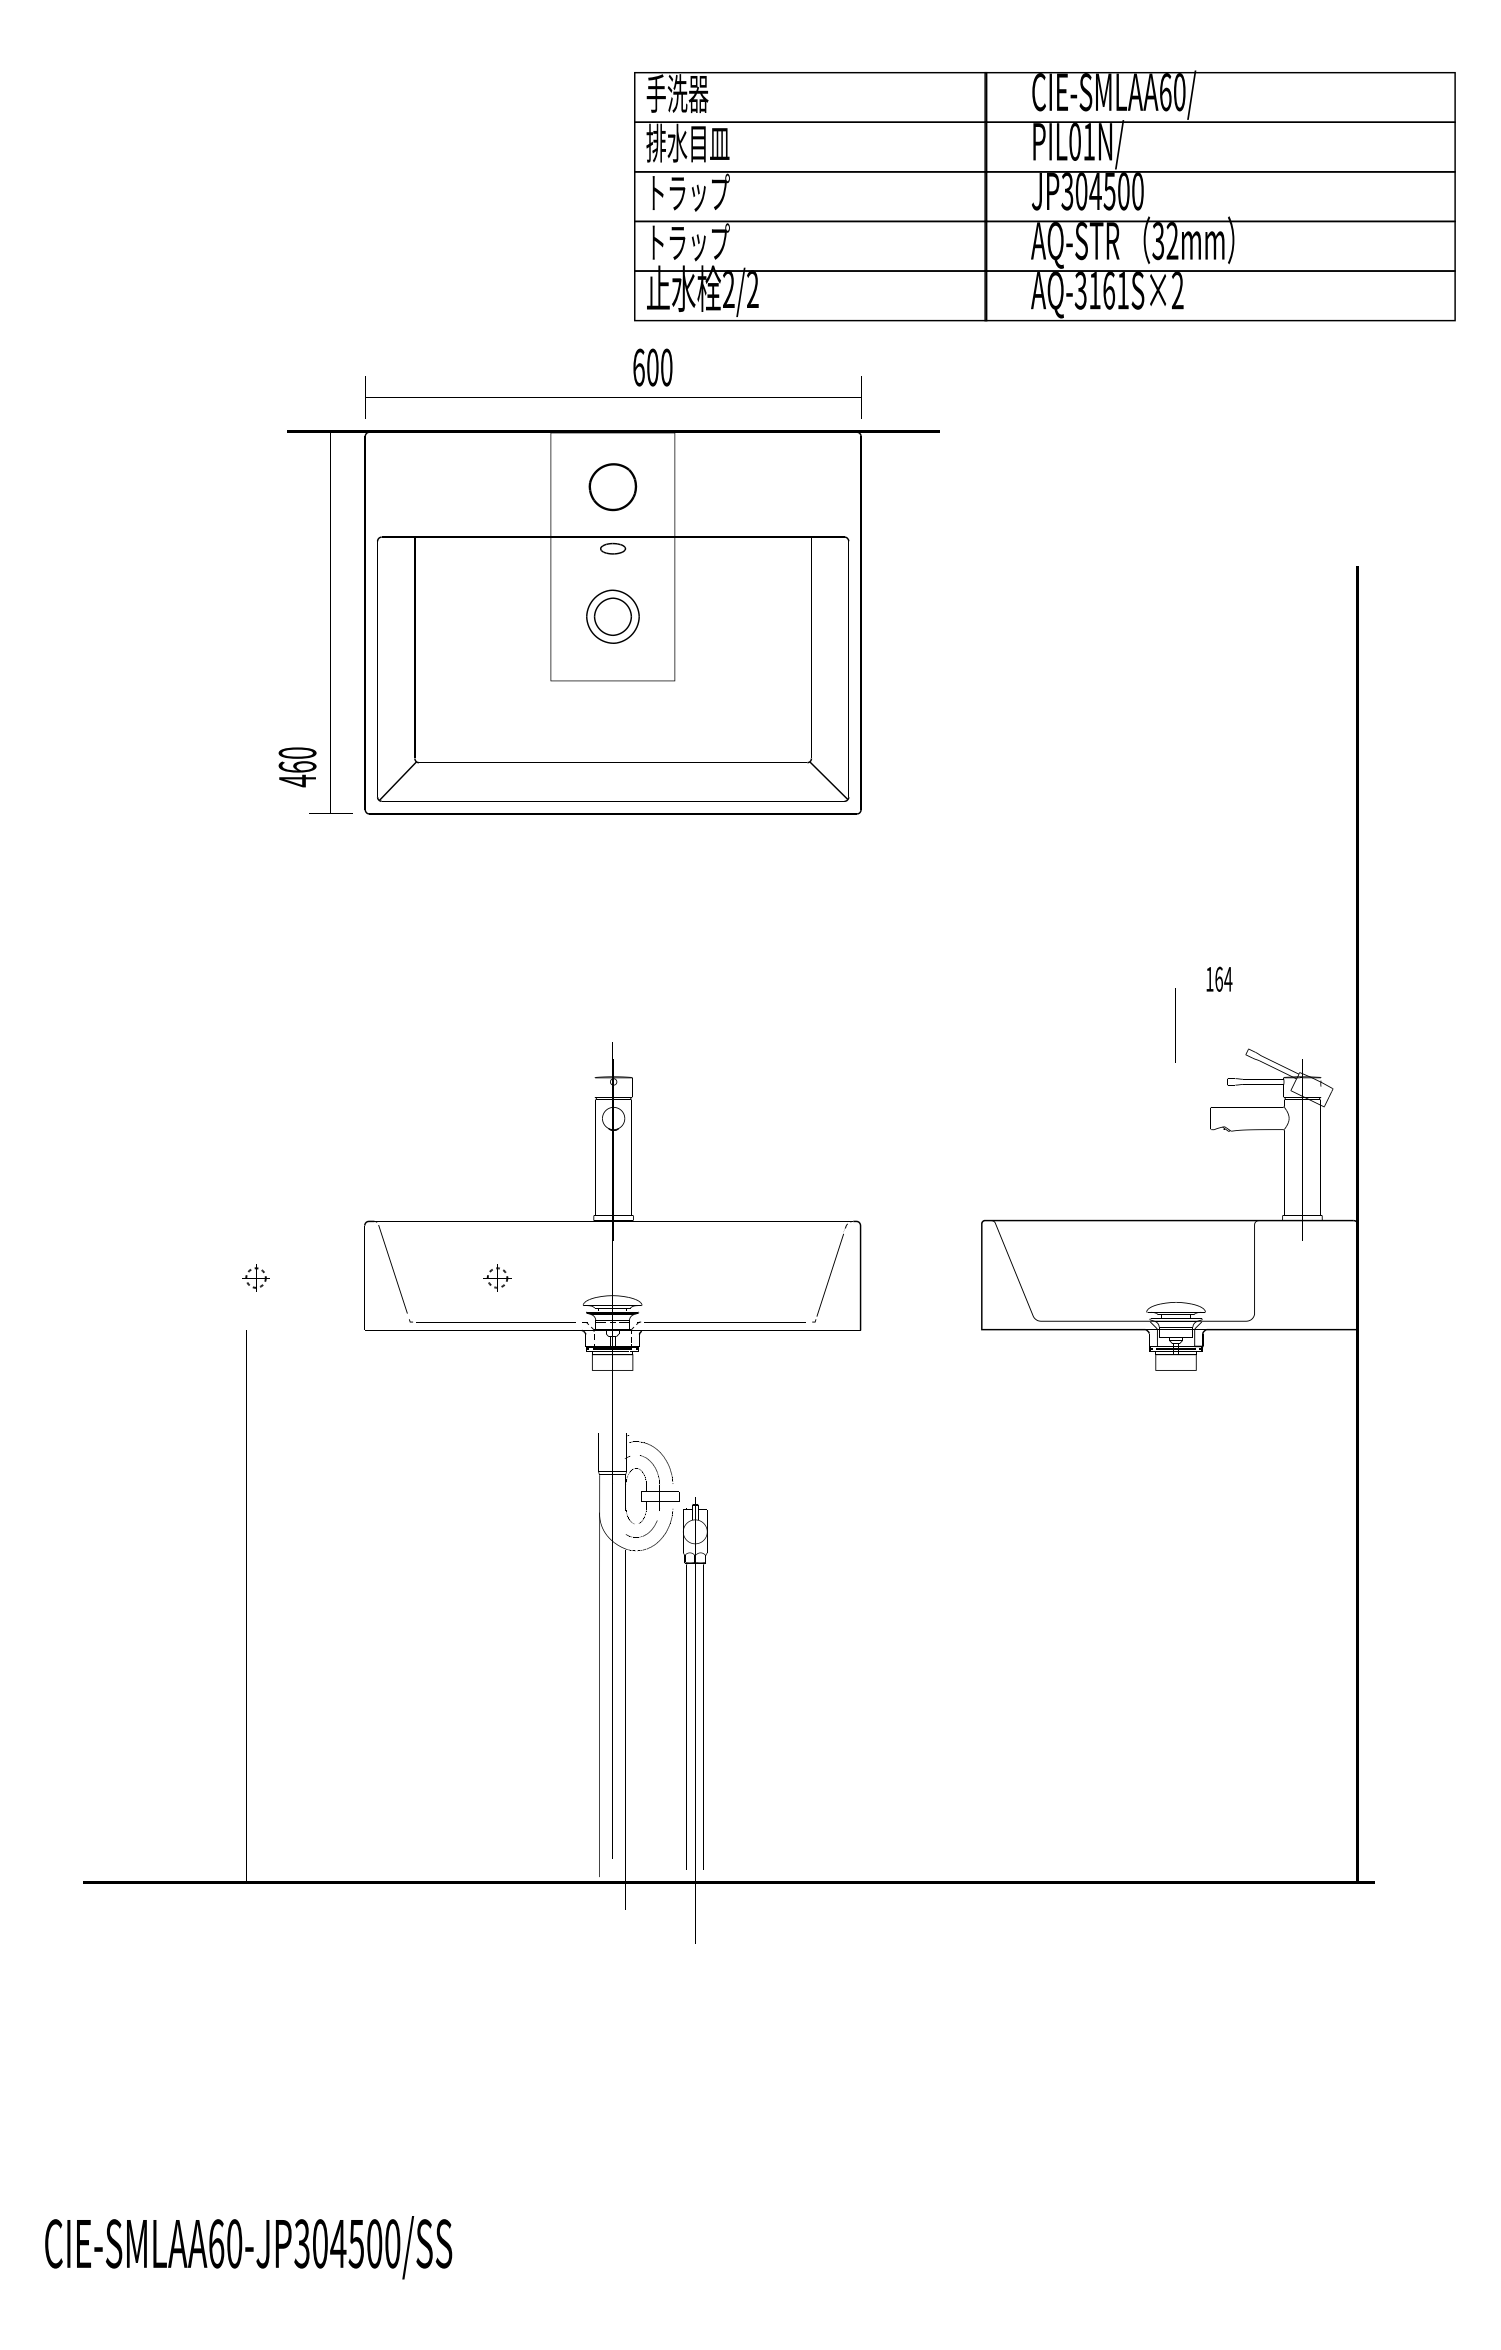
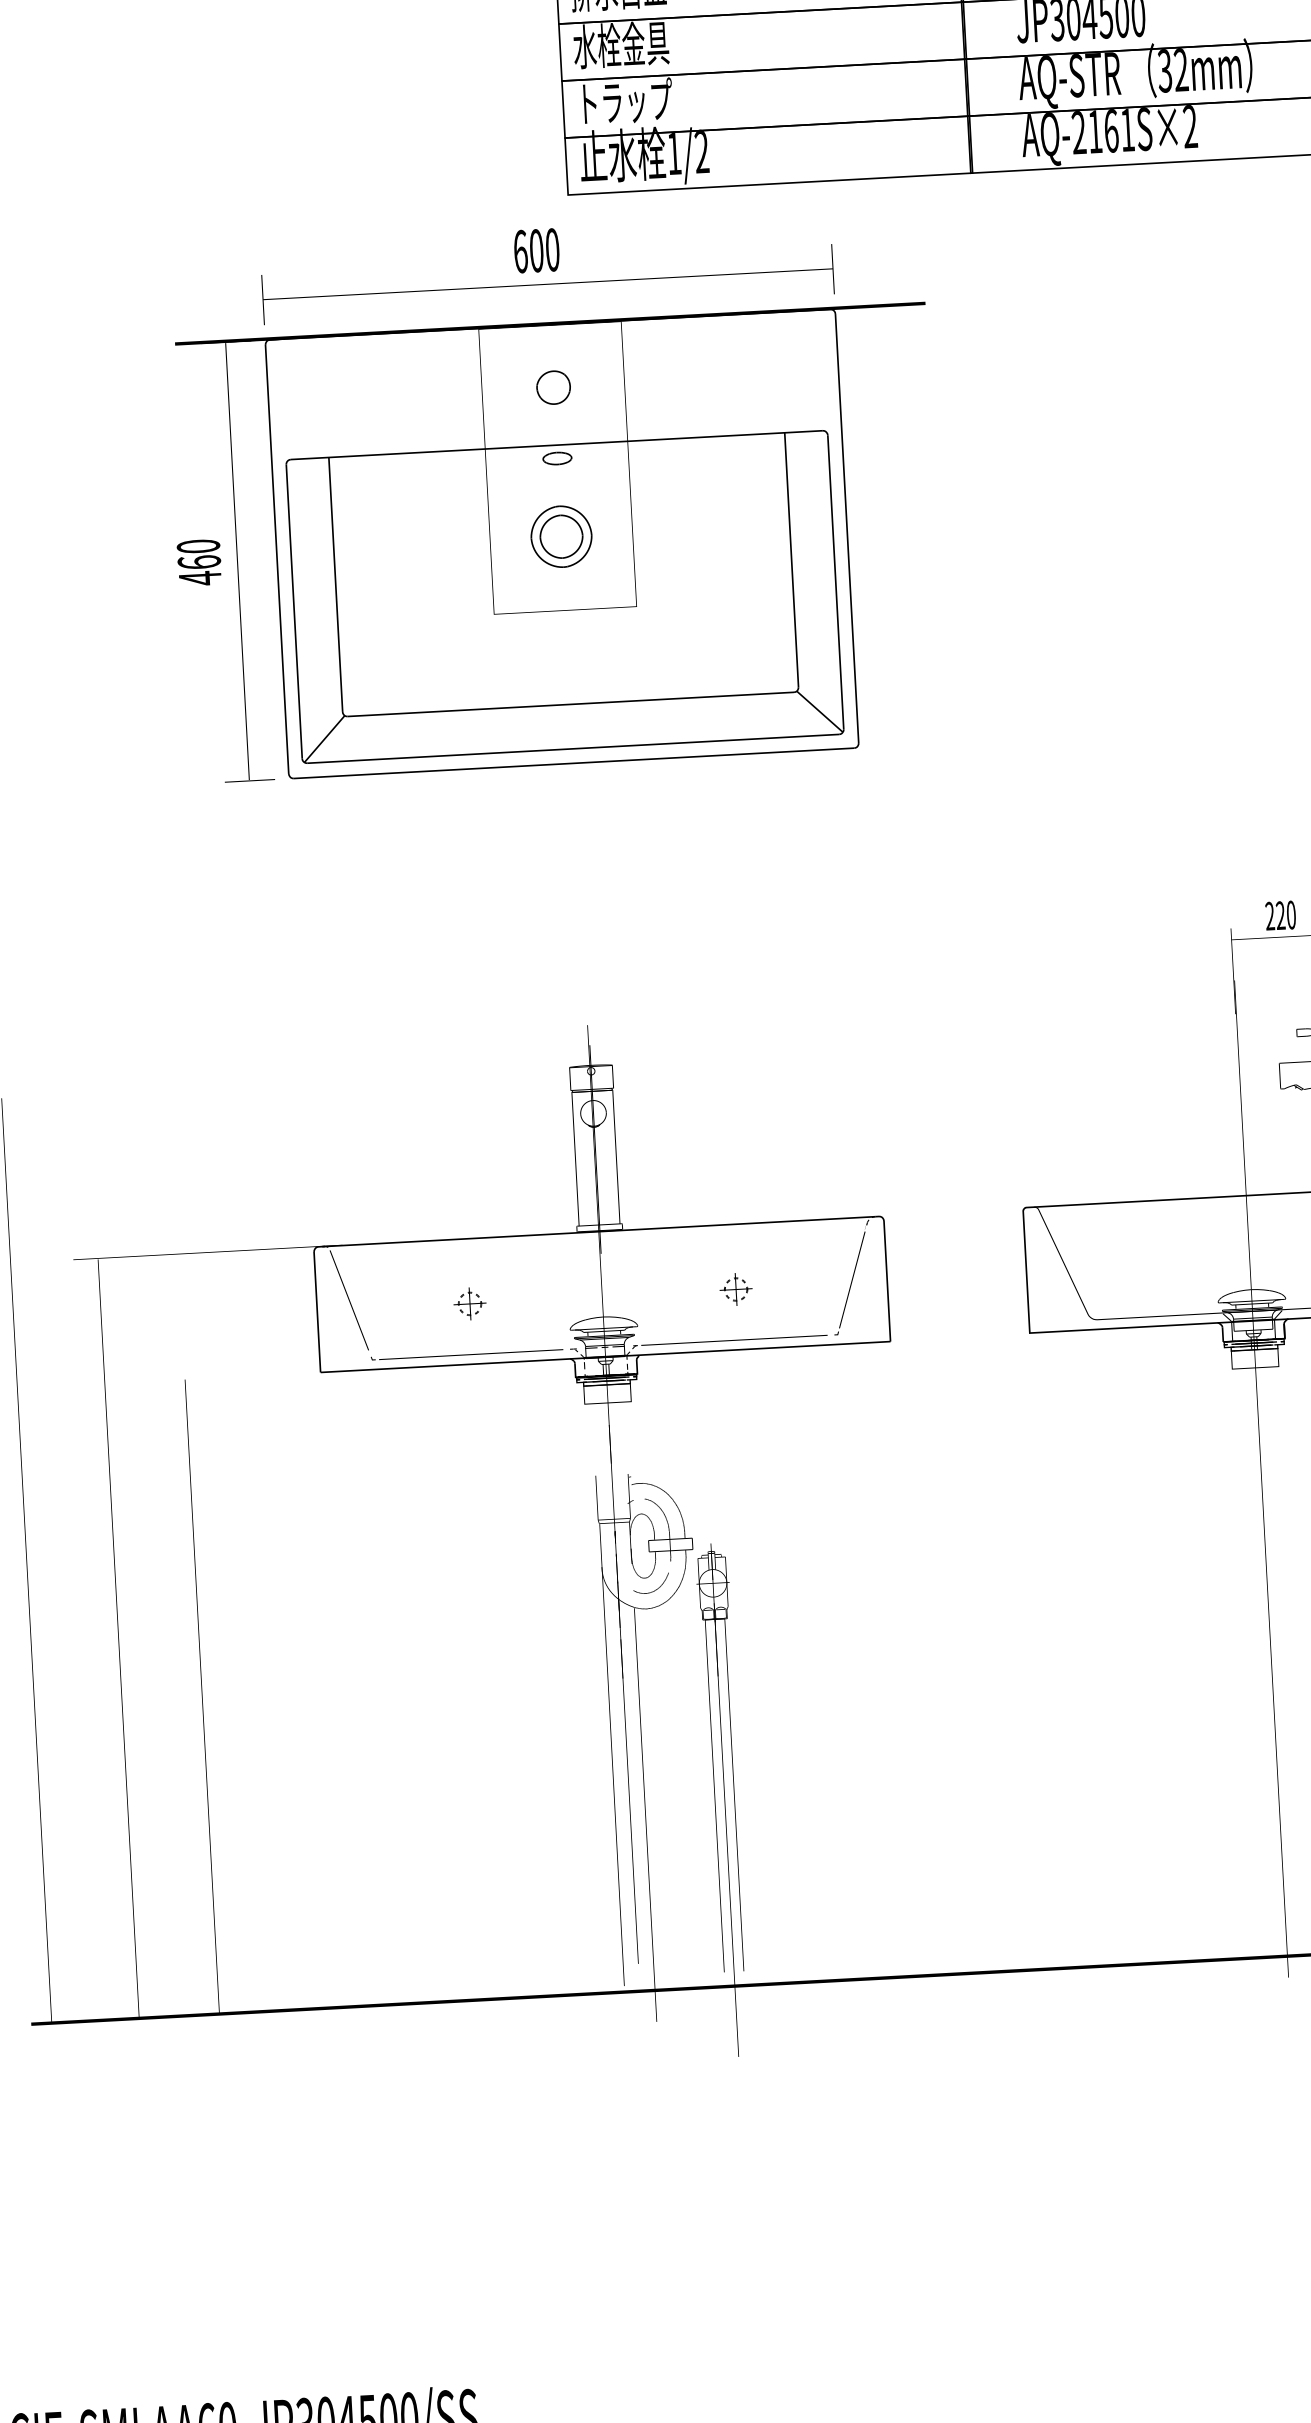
text: (687, 192) -> (620, 44), トラップ -> 水栓金具
text: (728, 289) -> (673, 153), 2/2 -> 1/2
text: (1080, 290) -> (1078, 132), AQ-3161S×2 -> AQ-2161S×2
text: (652, 367) -> (536, 250), moved
part: (613, 486) -> (554, 386), size x0.62
text: (297, 767) -> (199, 562), moved
text: (1219, 978) -> (1281, 914), 164 -> 220
part: (255, 1277) -> (735, 1288), moved

